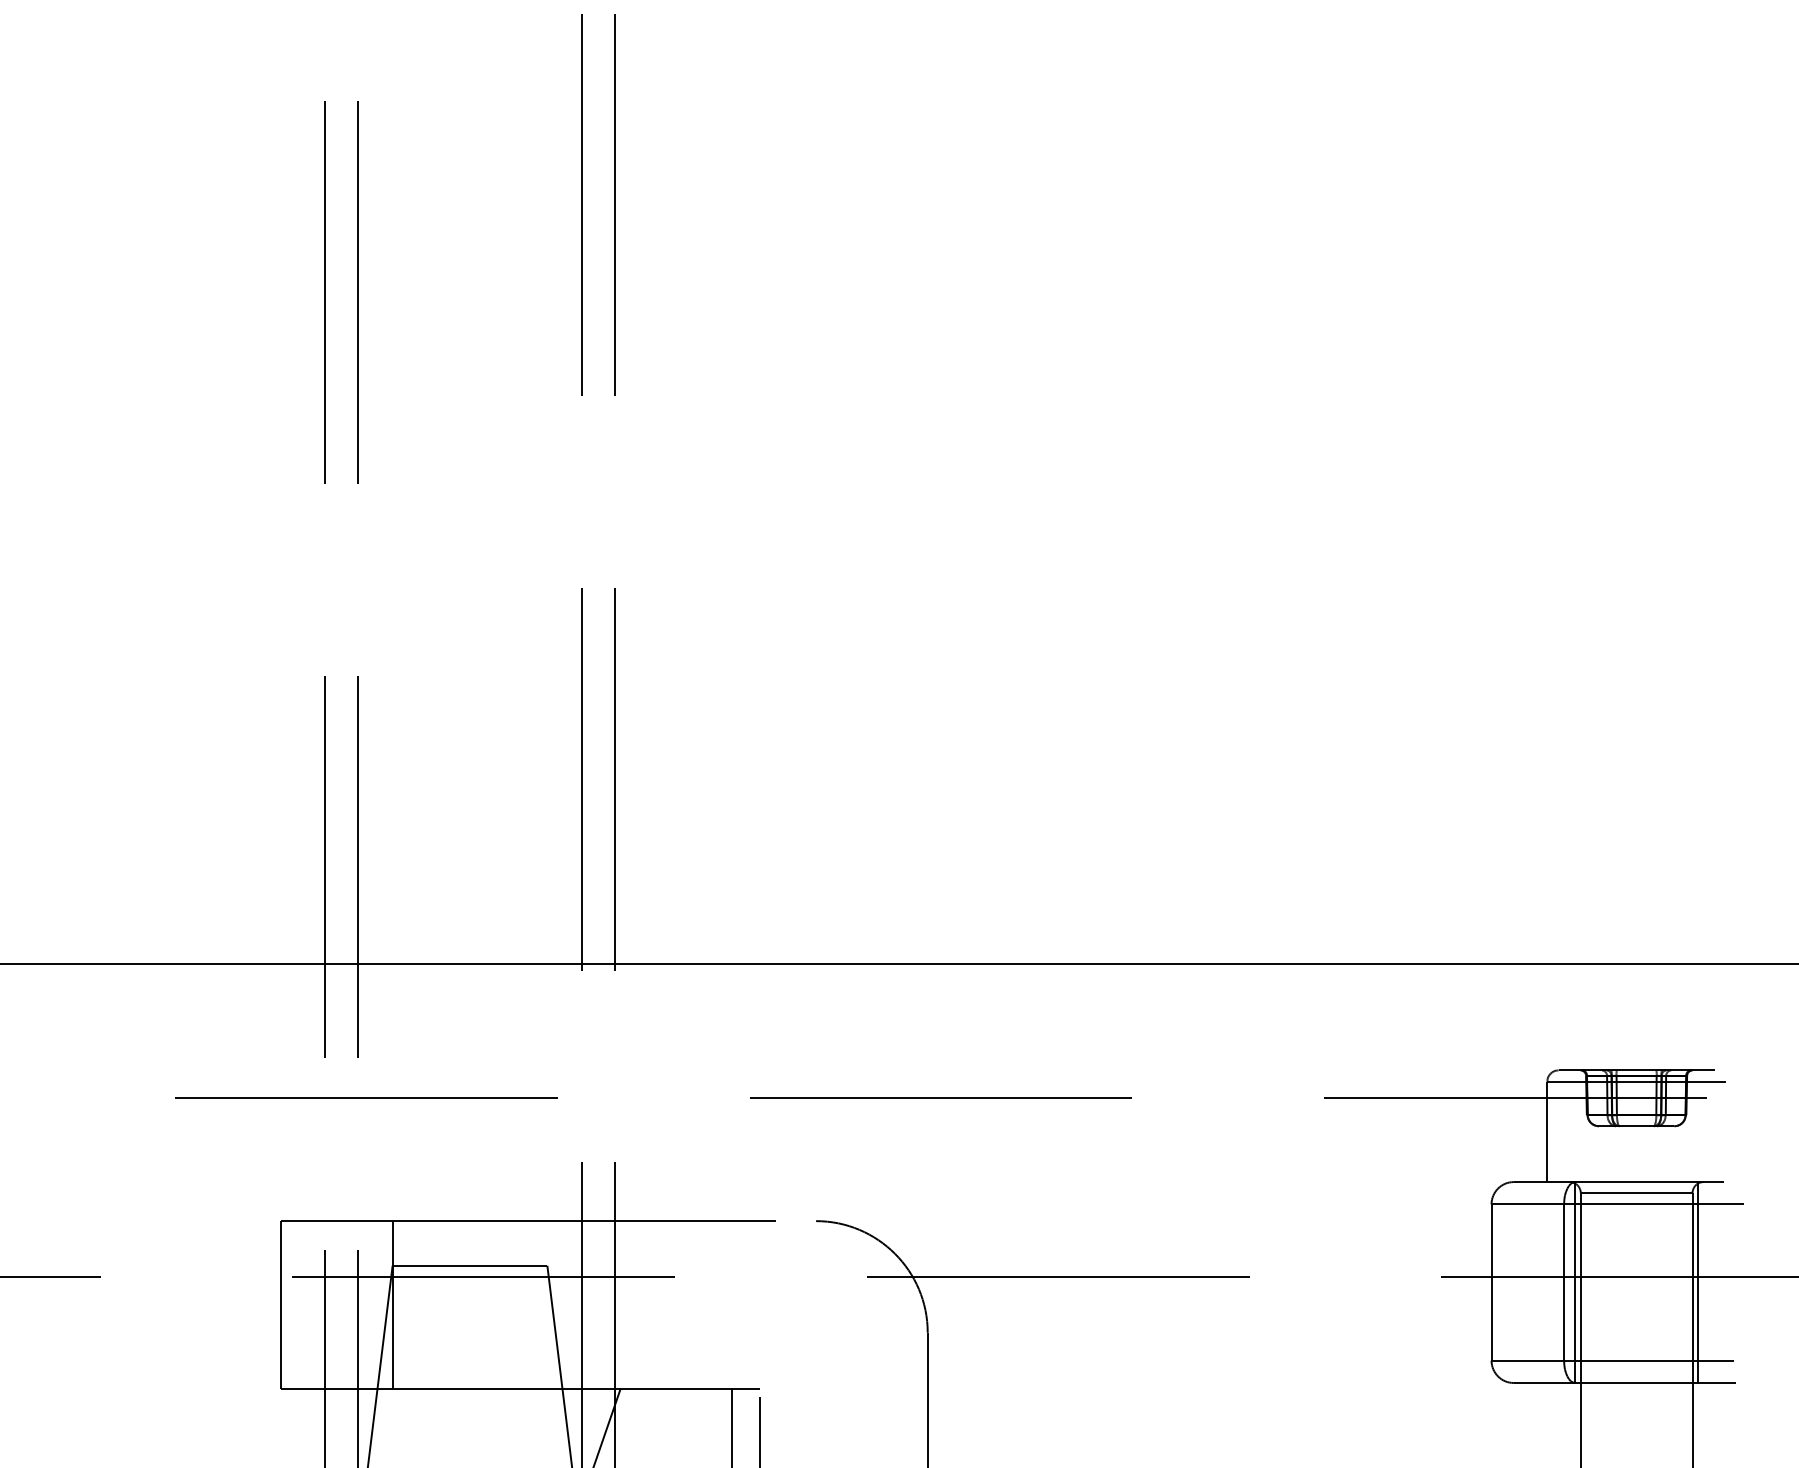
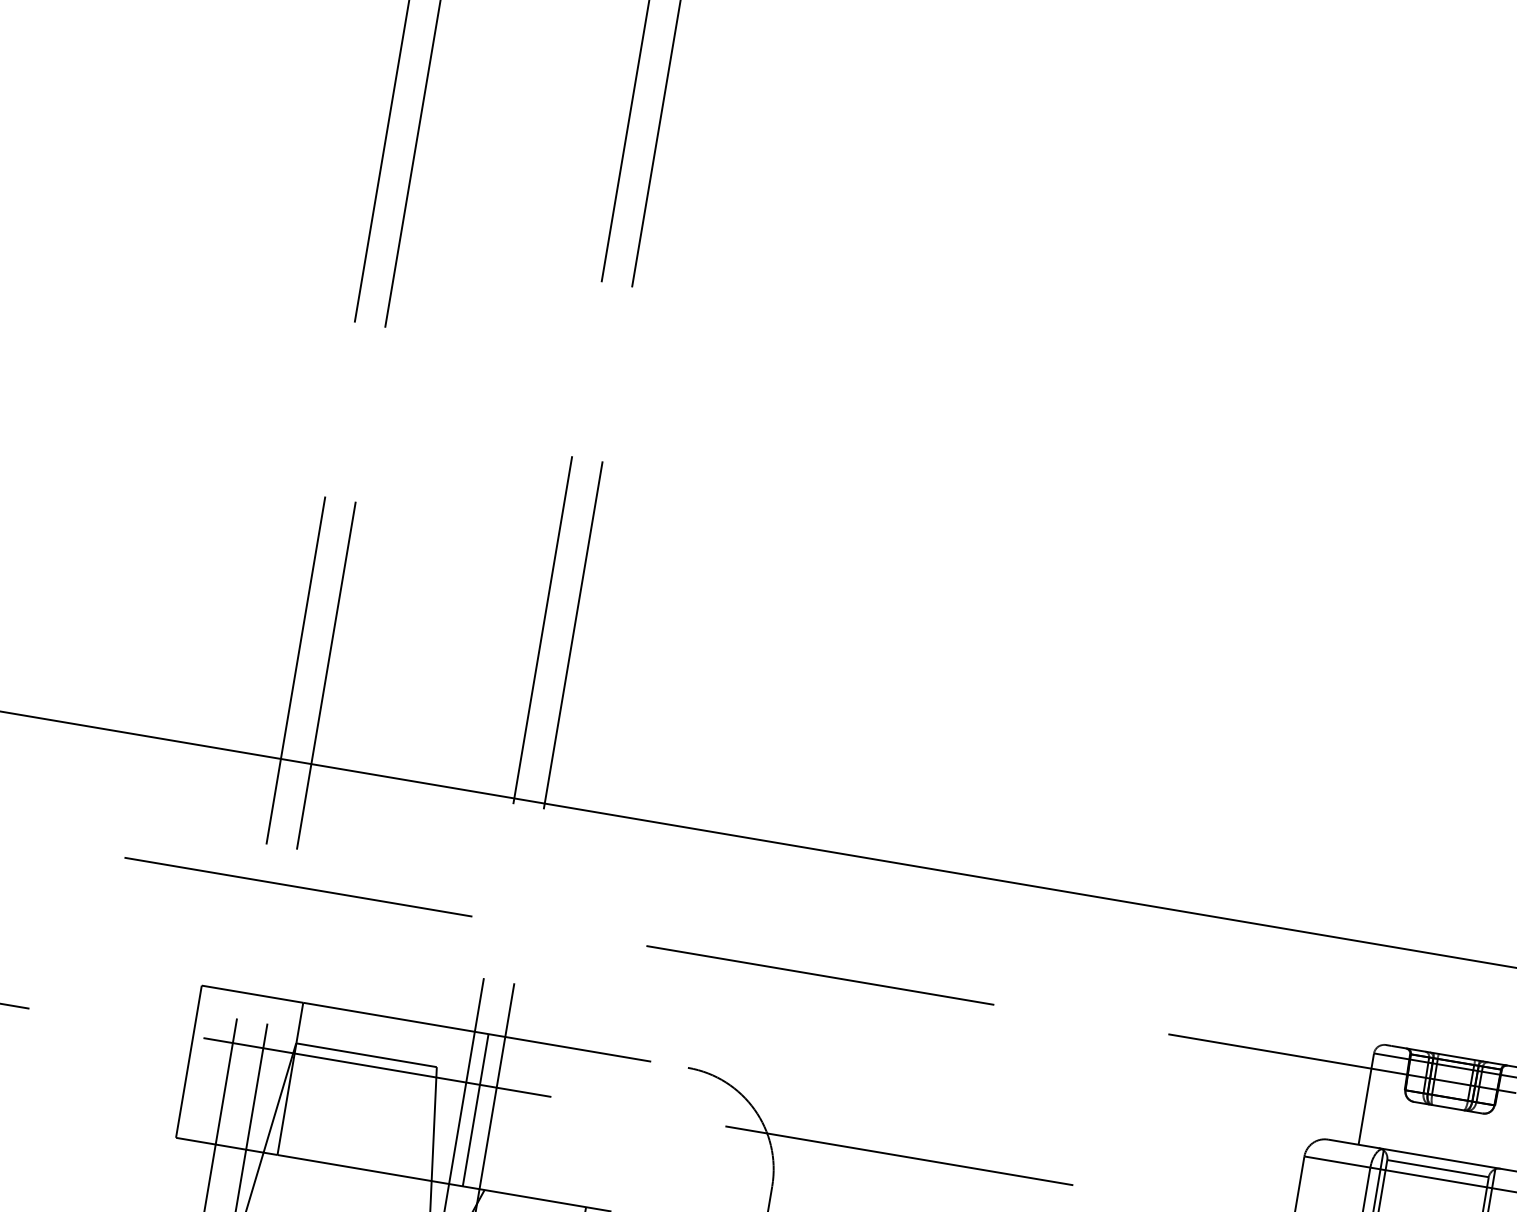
line: (596, 1304) -> (475, 1109), added

